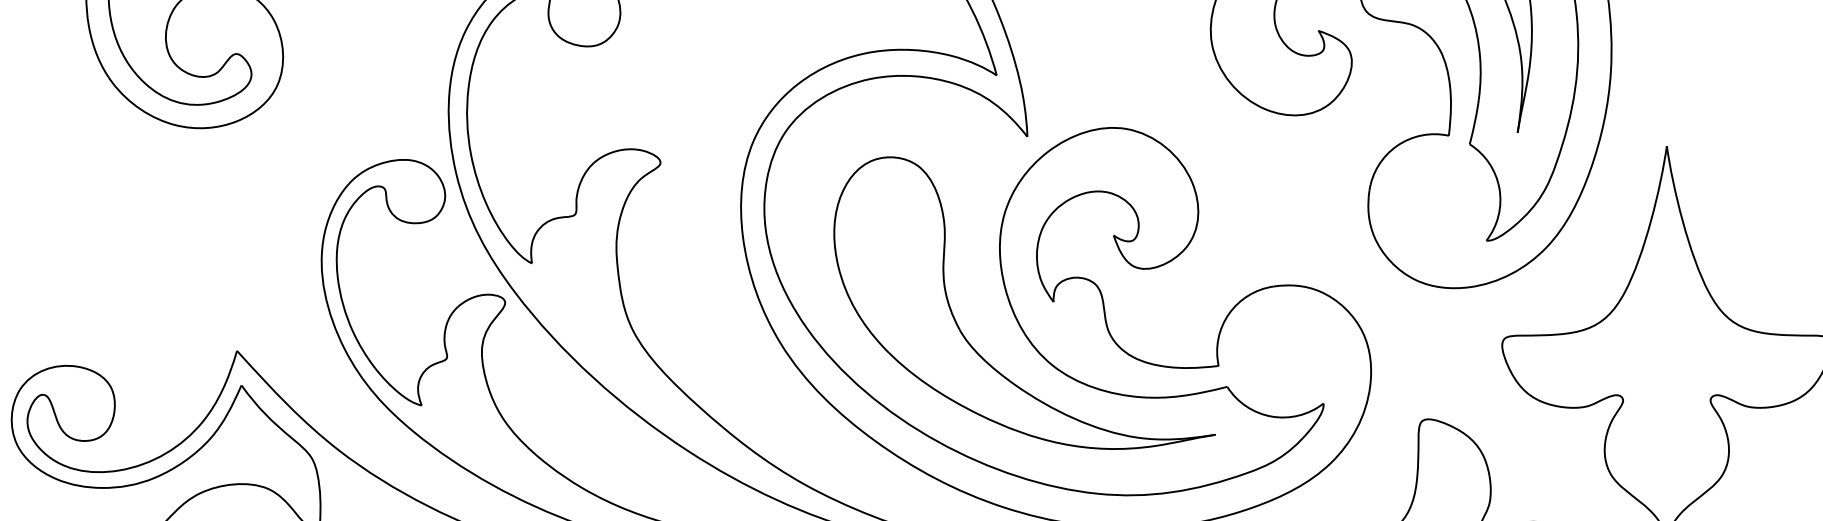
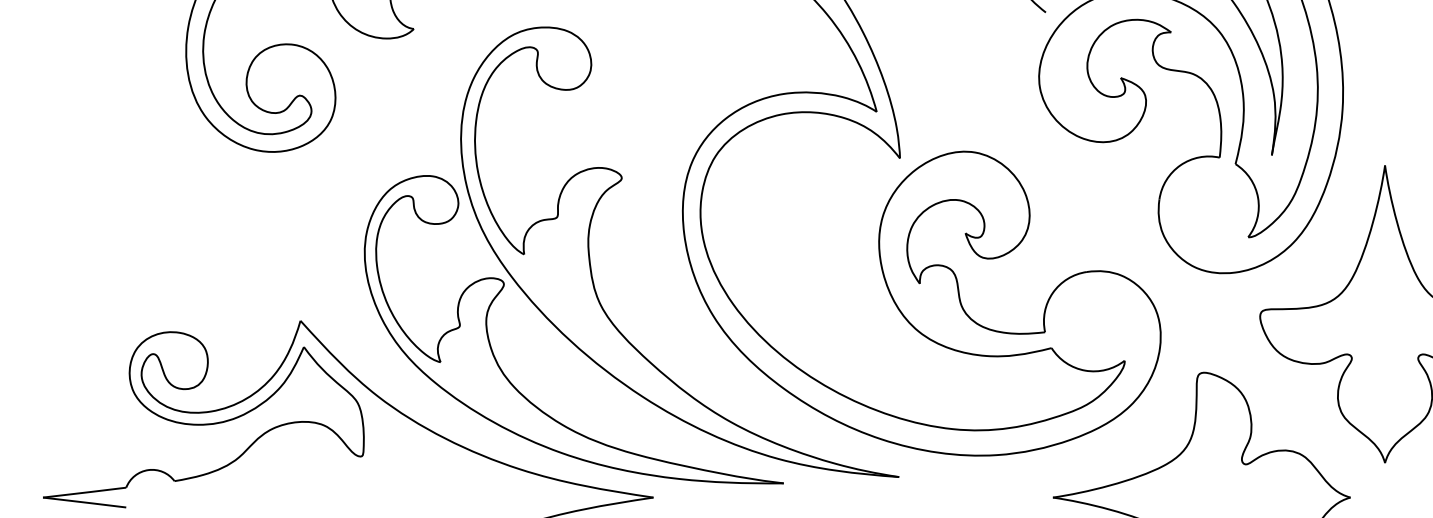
part: (971, 343) -> (857, 315), removed

